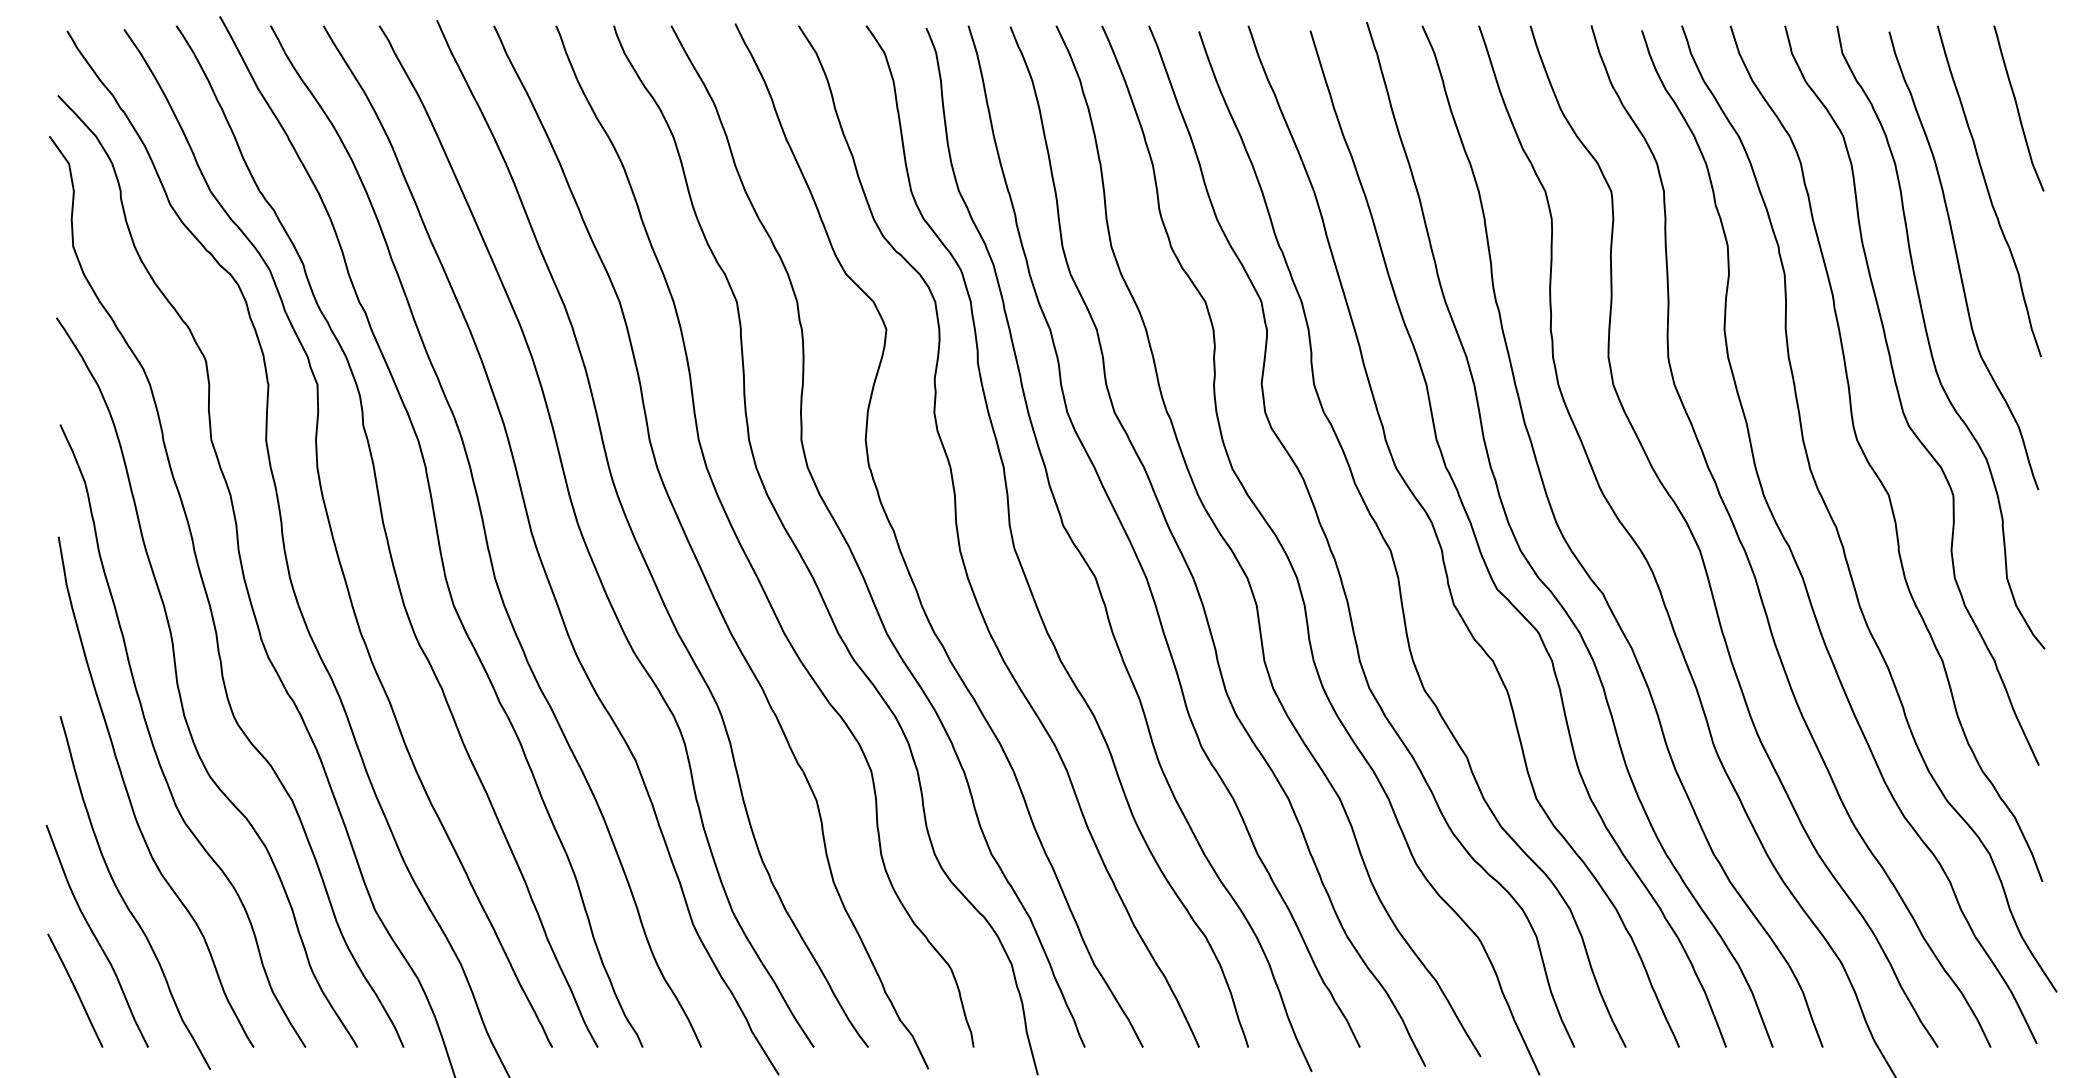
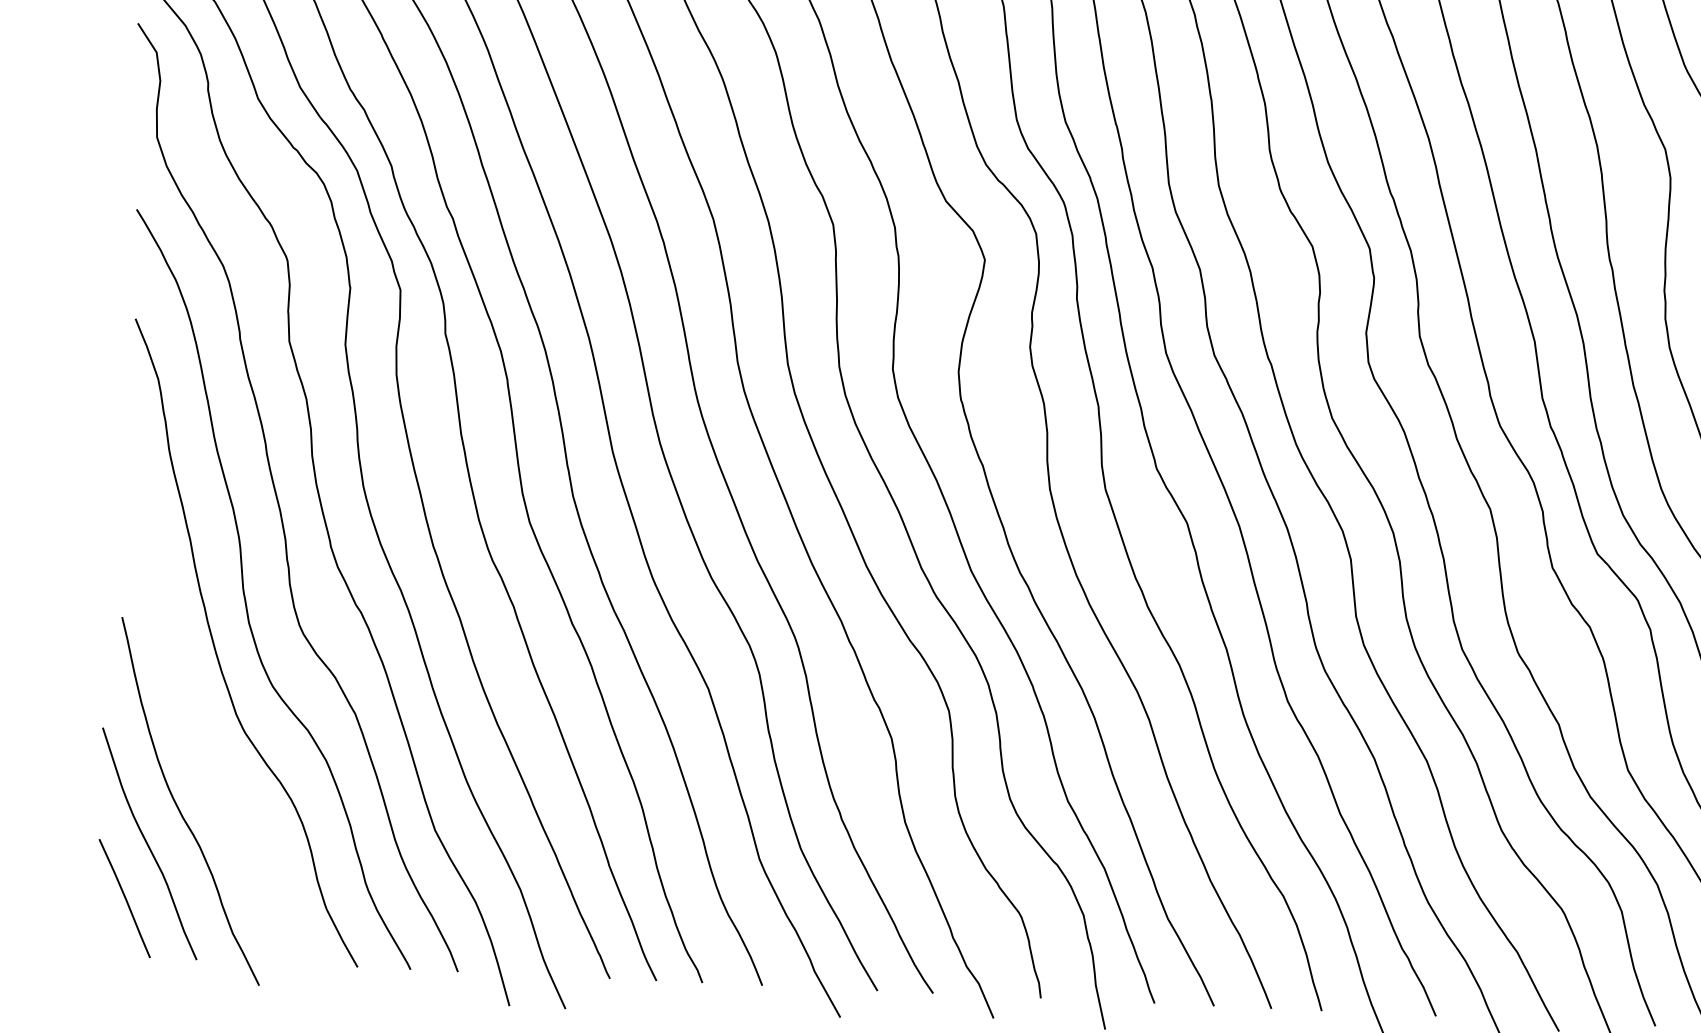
curve: (130, 798) -> (190, 704), removed

